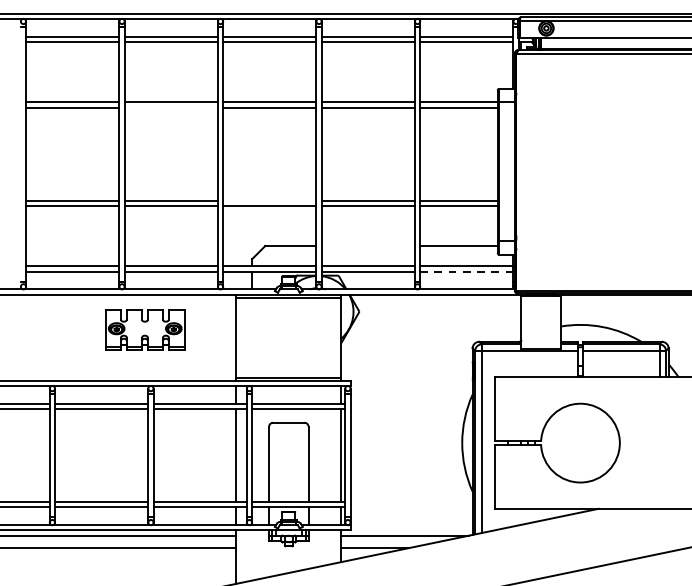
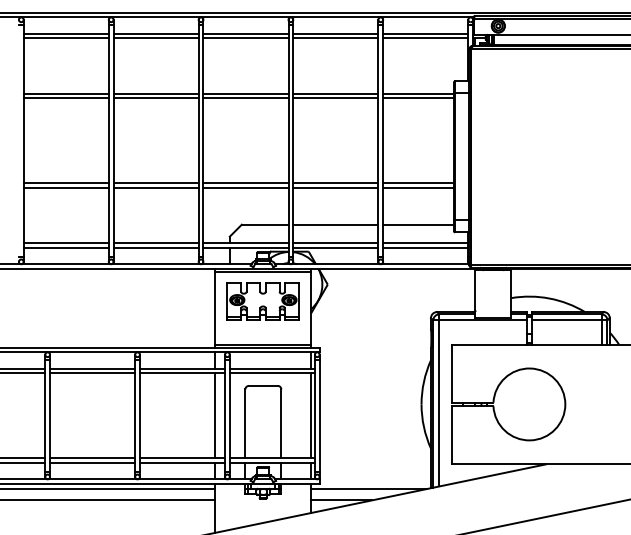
line: (170, 107) -> (155, 98), added
line: (269, 200) -> (245, 183), added
line: (367, 245) -> (335, 224), added
line: (466, 272) -> (425, 248), dashed -> solid
part: (144, 330) -> (262, 301), moved

